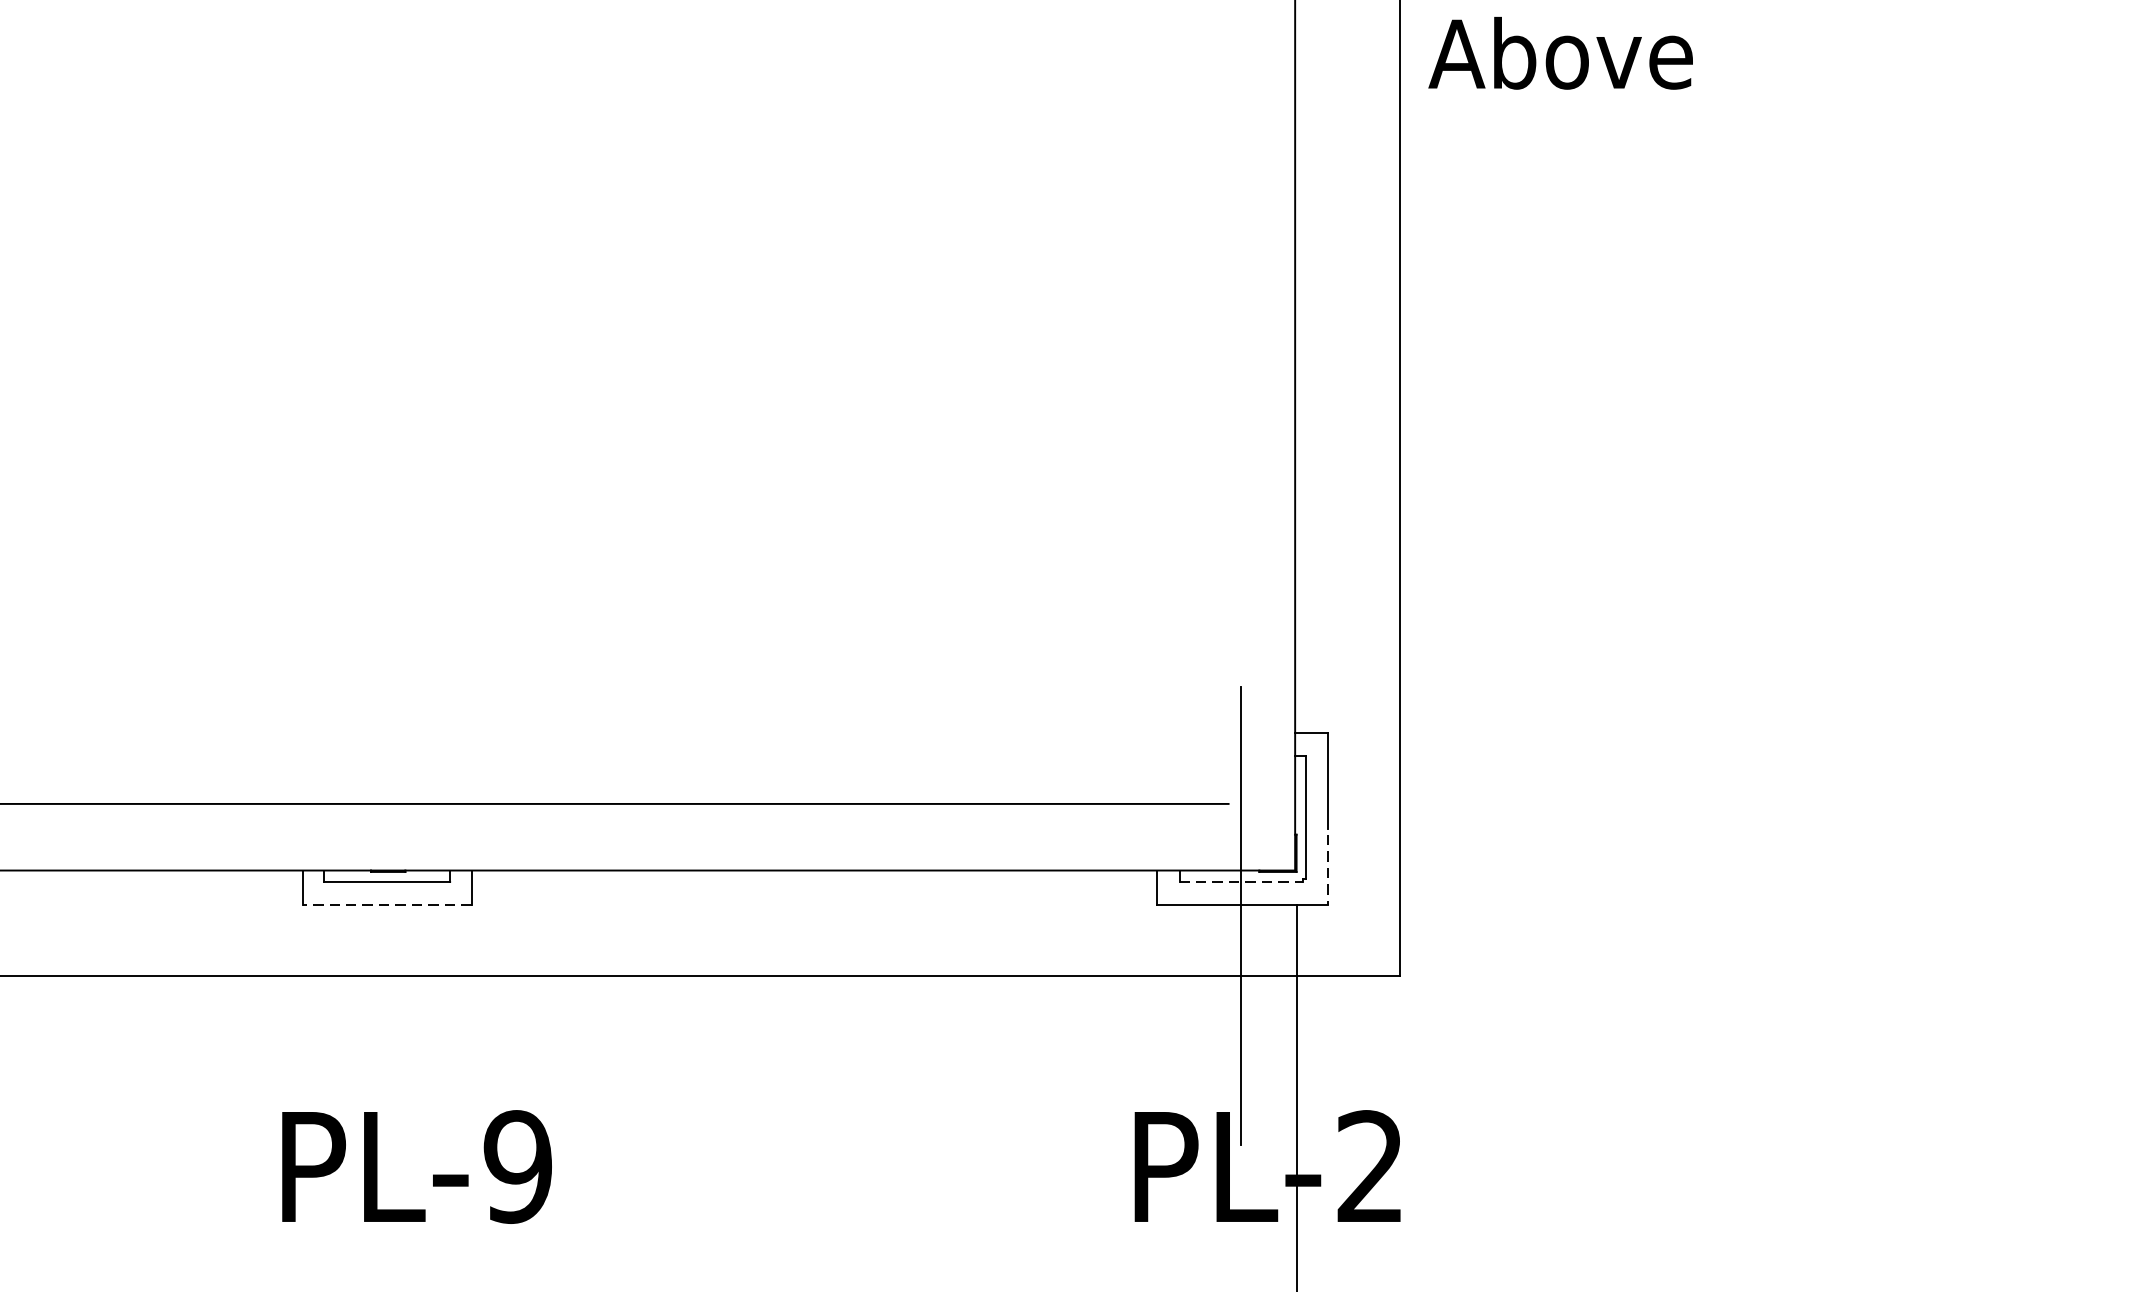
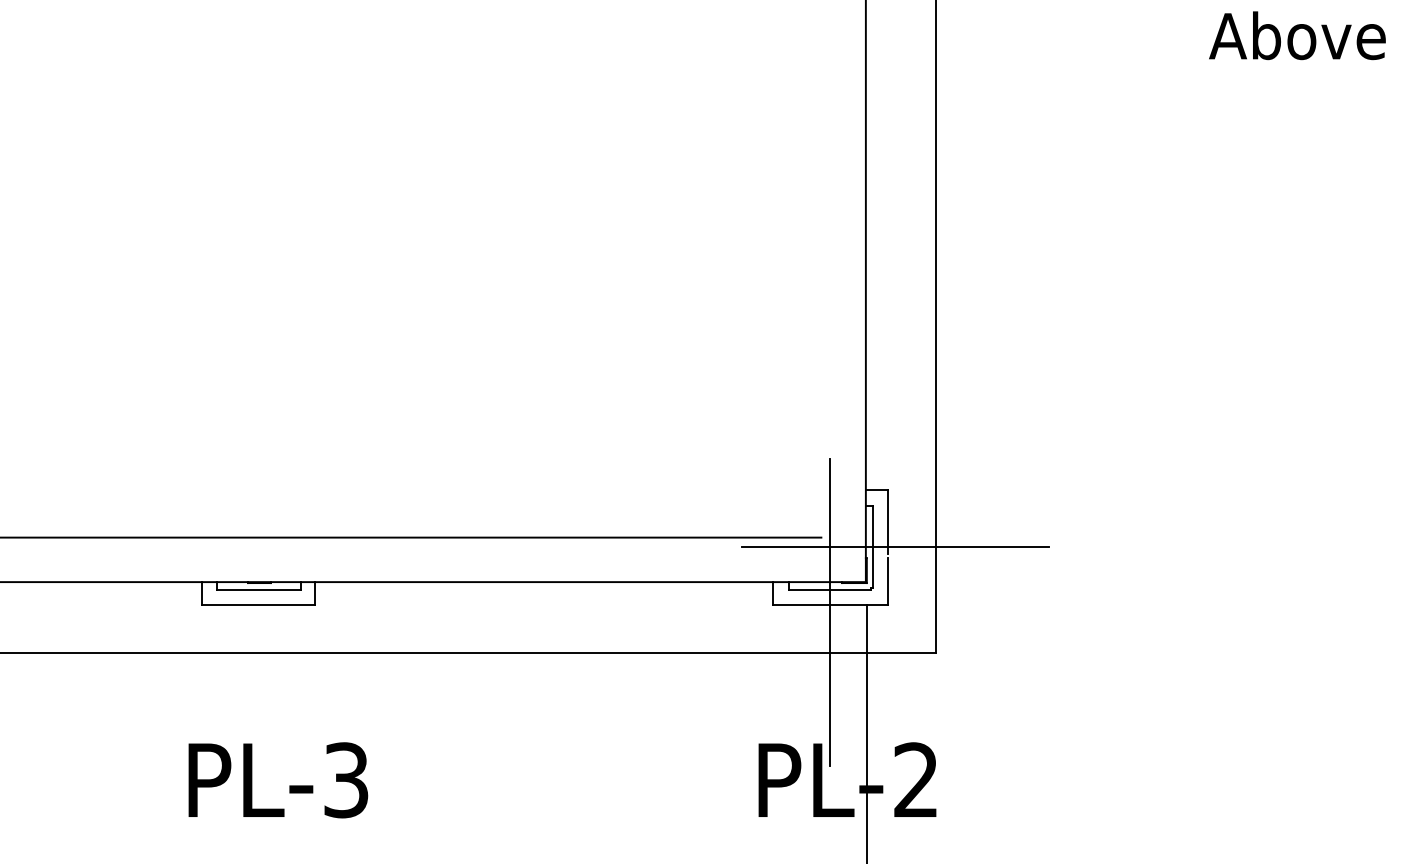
text: (1560, 52) -> (1297, 35), moved
line: (1339, 817) -> (895, 546), added
line: (1328, 871) -> (888, 582), dashed -> solid
line: (1242, 881) -> (830, 589), dashed -> solid
line: (386, 905) -> (258, 605), dashed -> solid
text: (516, 1167) -> (345, 780), PL-9 -> PL-3

